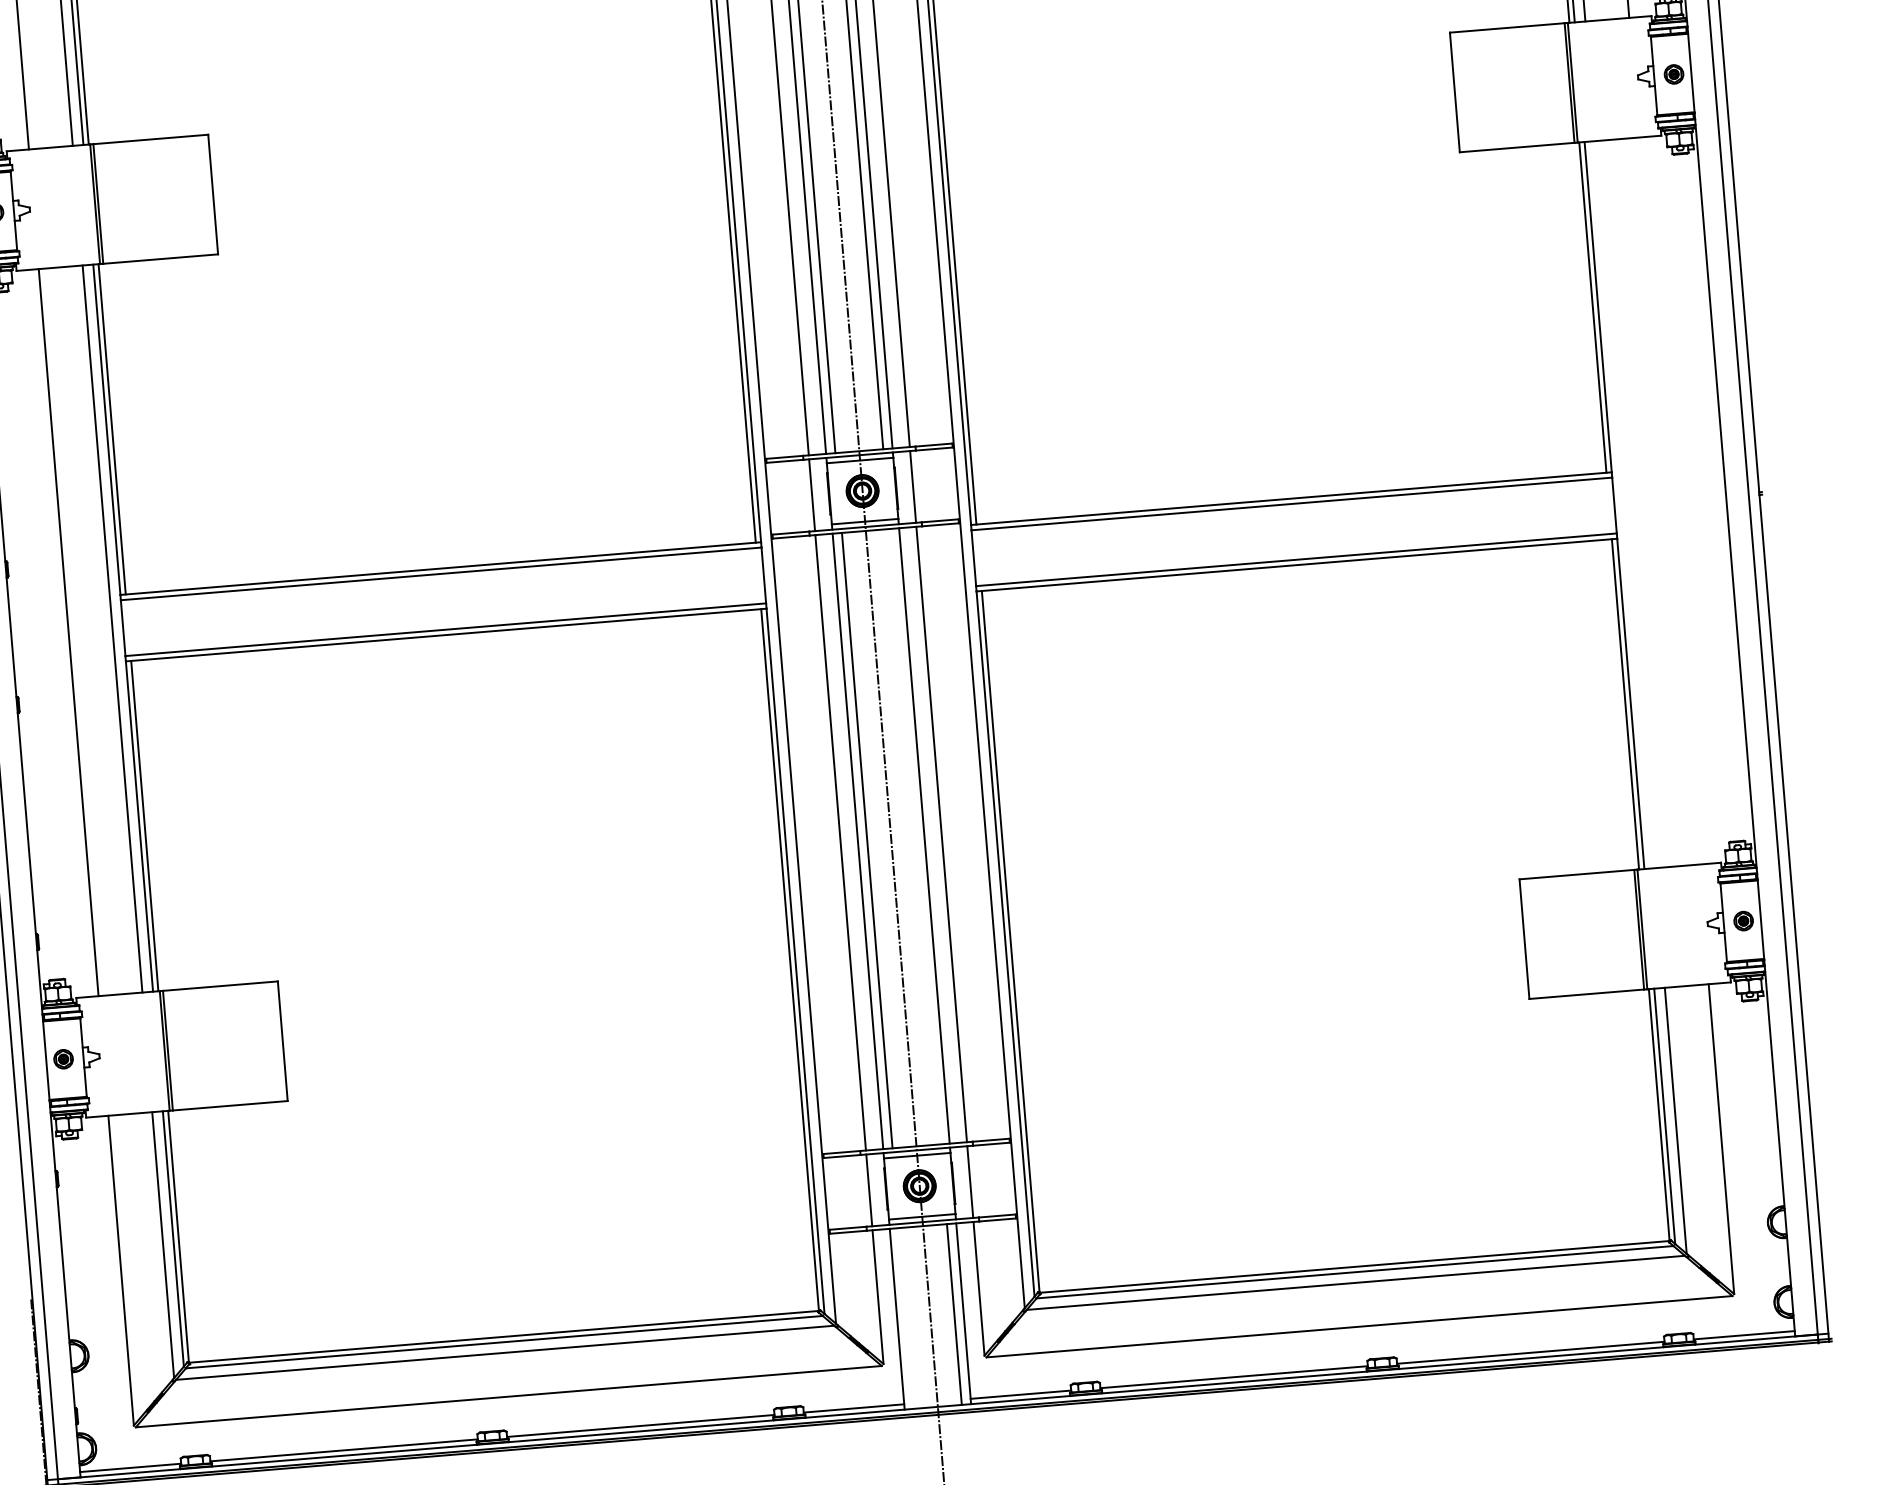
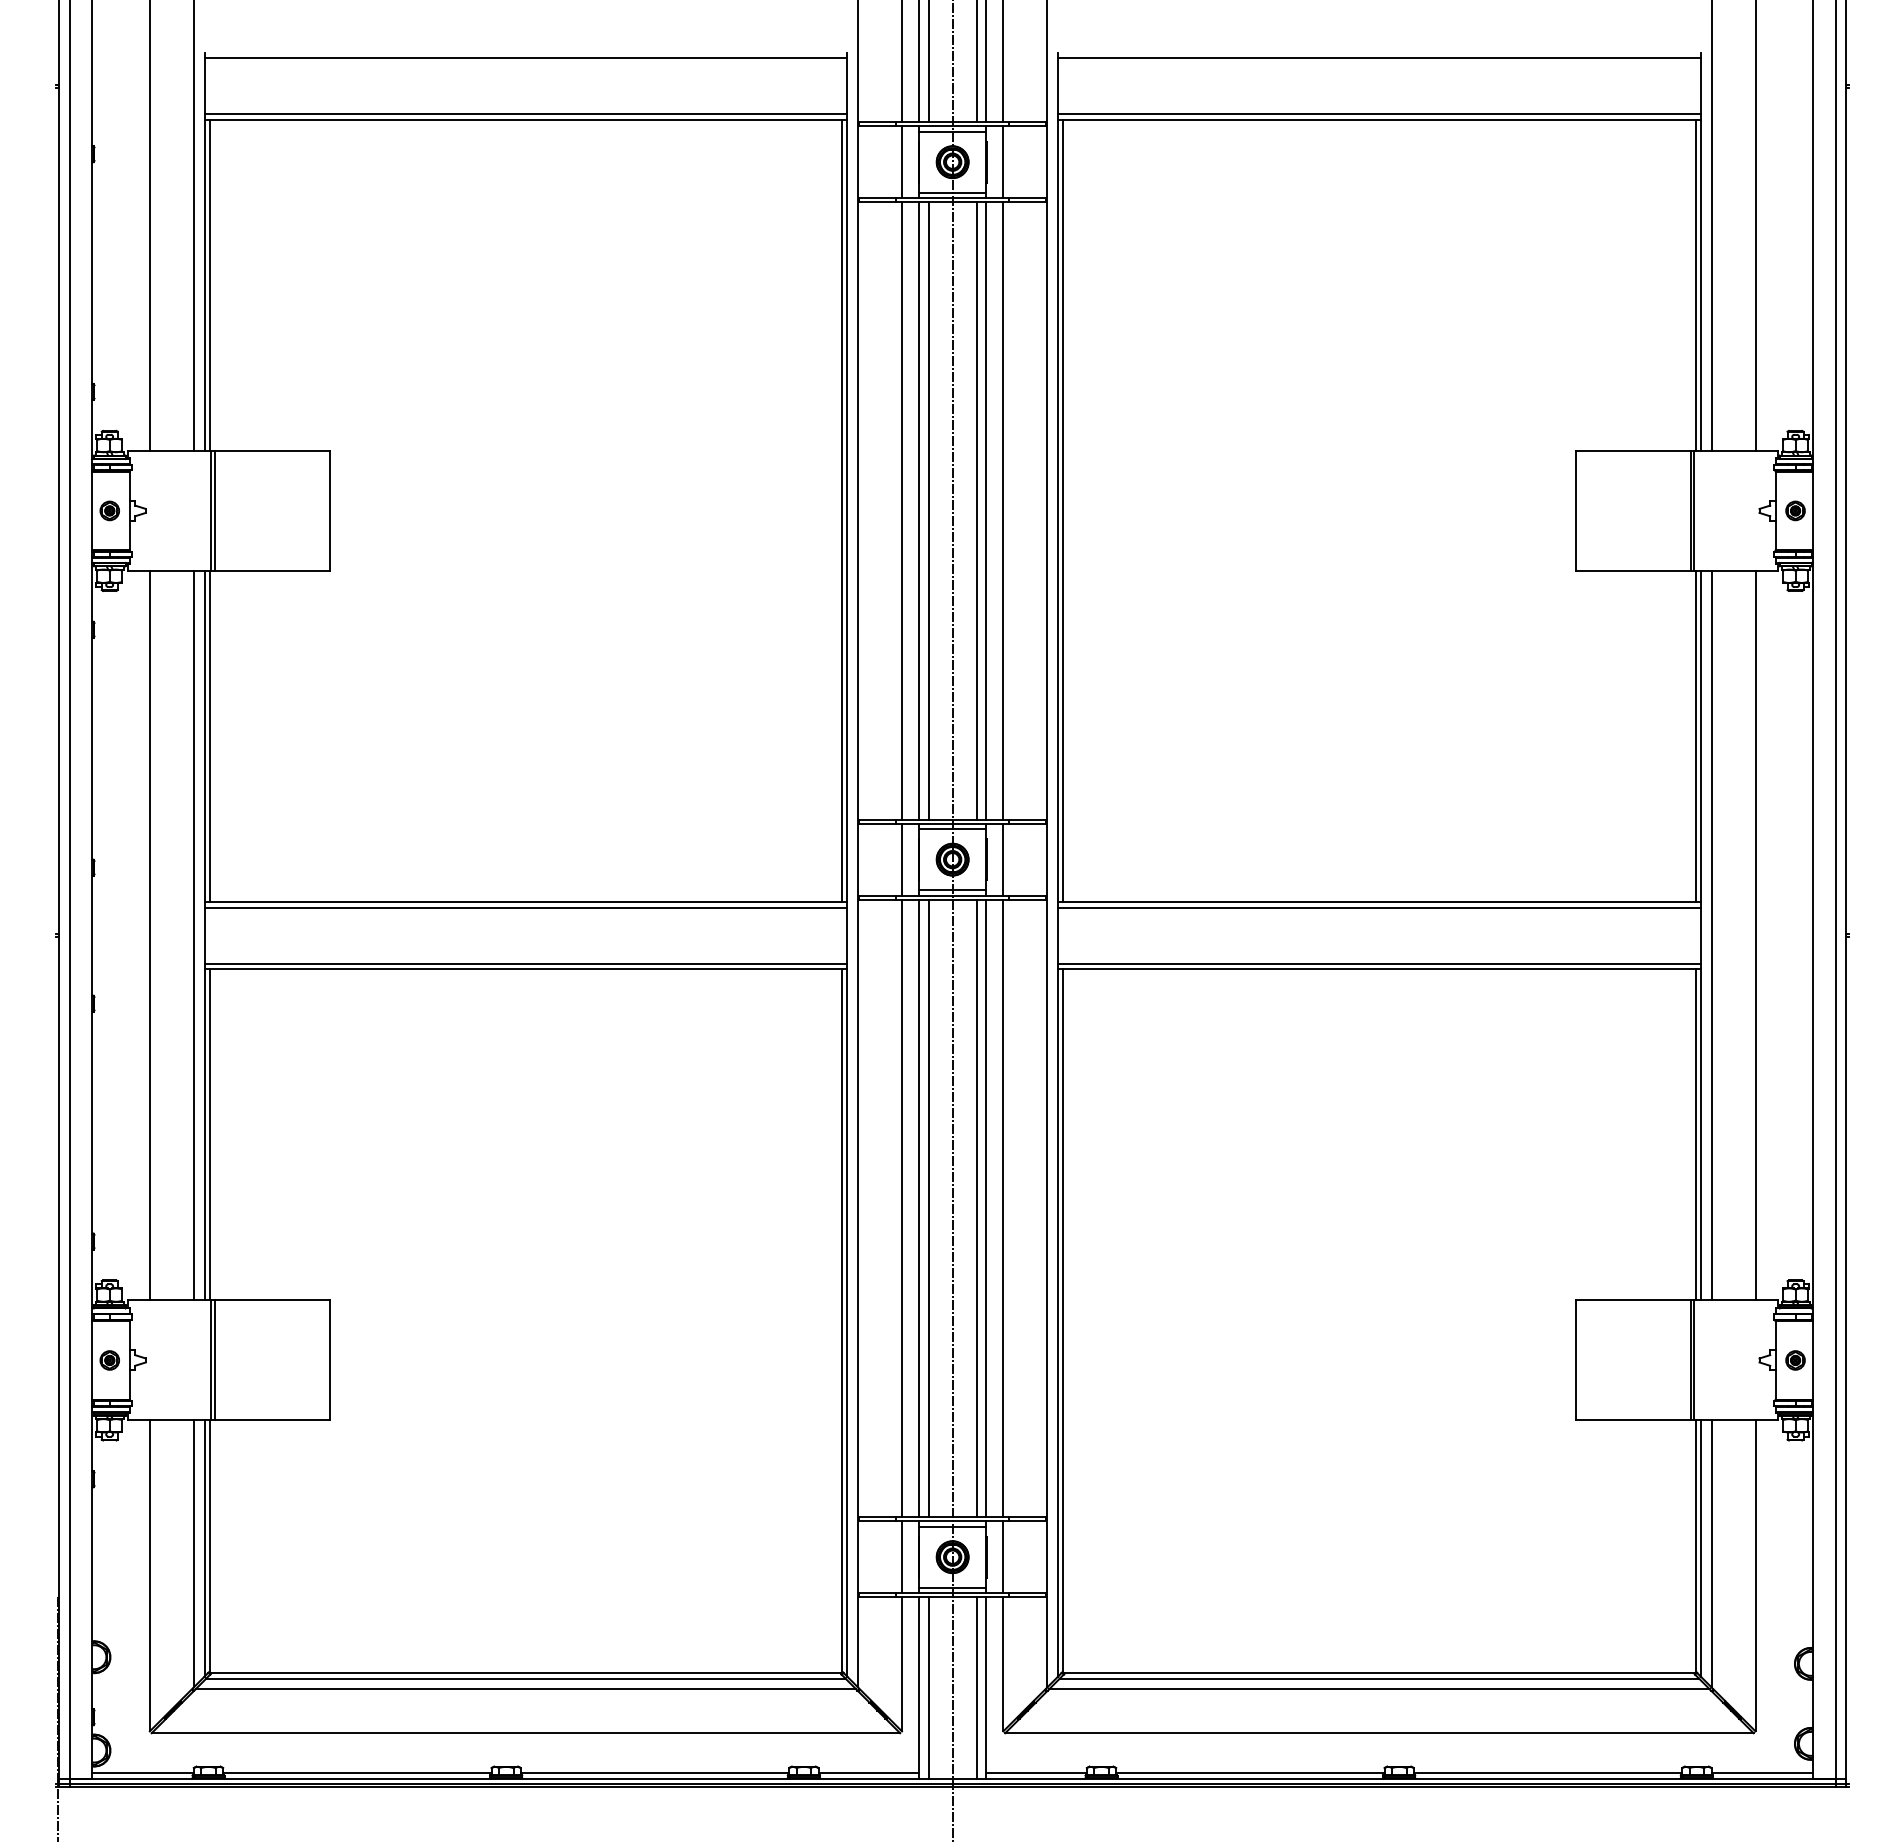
line: (1668, 500) -> (1755, 935), added
line: (1625, 504) -> (1711, 935), added
line: (914, 836) -> (976, 1208), added
line: (906, 1318) -> (928, 1687), added

